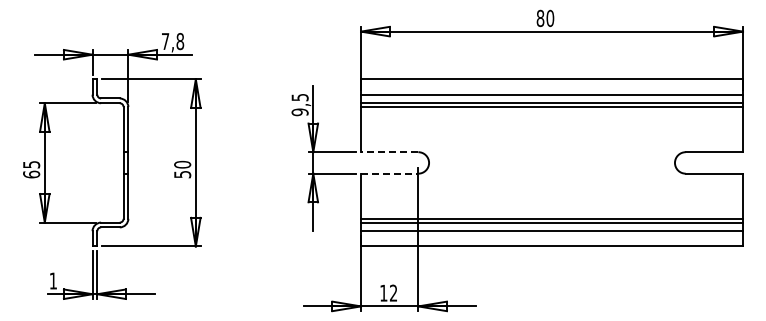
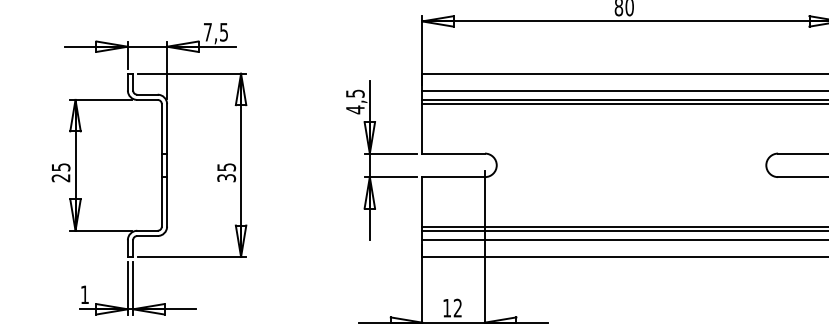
text: (180, 41) -> (224, 32), 7,8 -> 7,5
text: (299, 112) -> (354, 110), 9,5 -> 4,5
line: (389, 152) -> (453, 153), dashed -> solid
text: (182, 168) -> (226, 171), 50 -> 35
line: (389, 173) -> (453, 176), dashed -> solid
text: (31, 174) -> (60, 178), 65 -> 25

